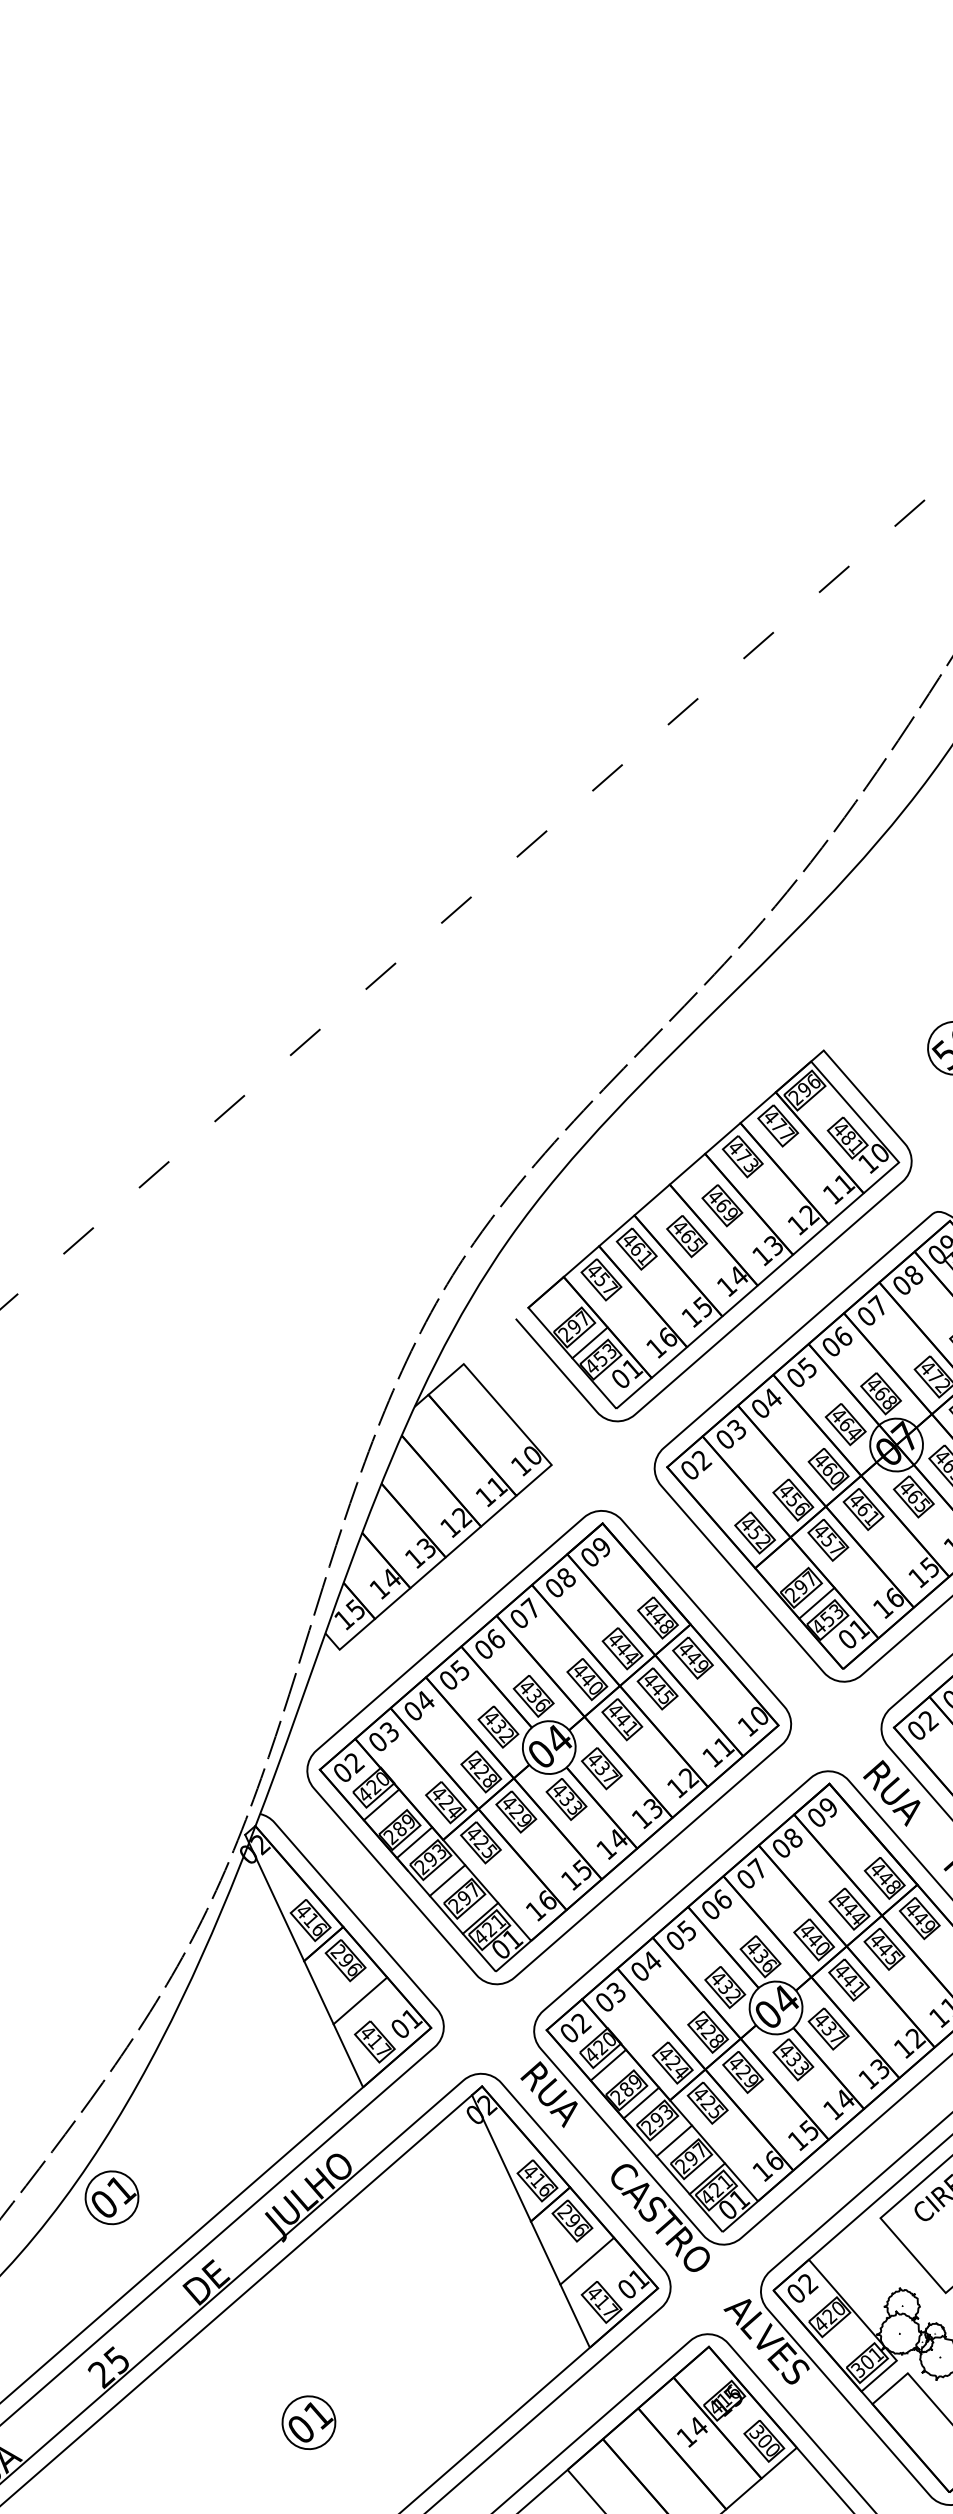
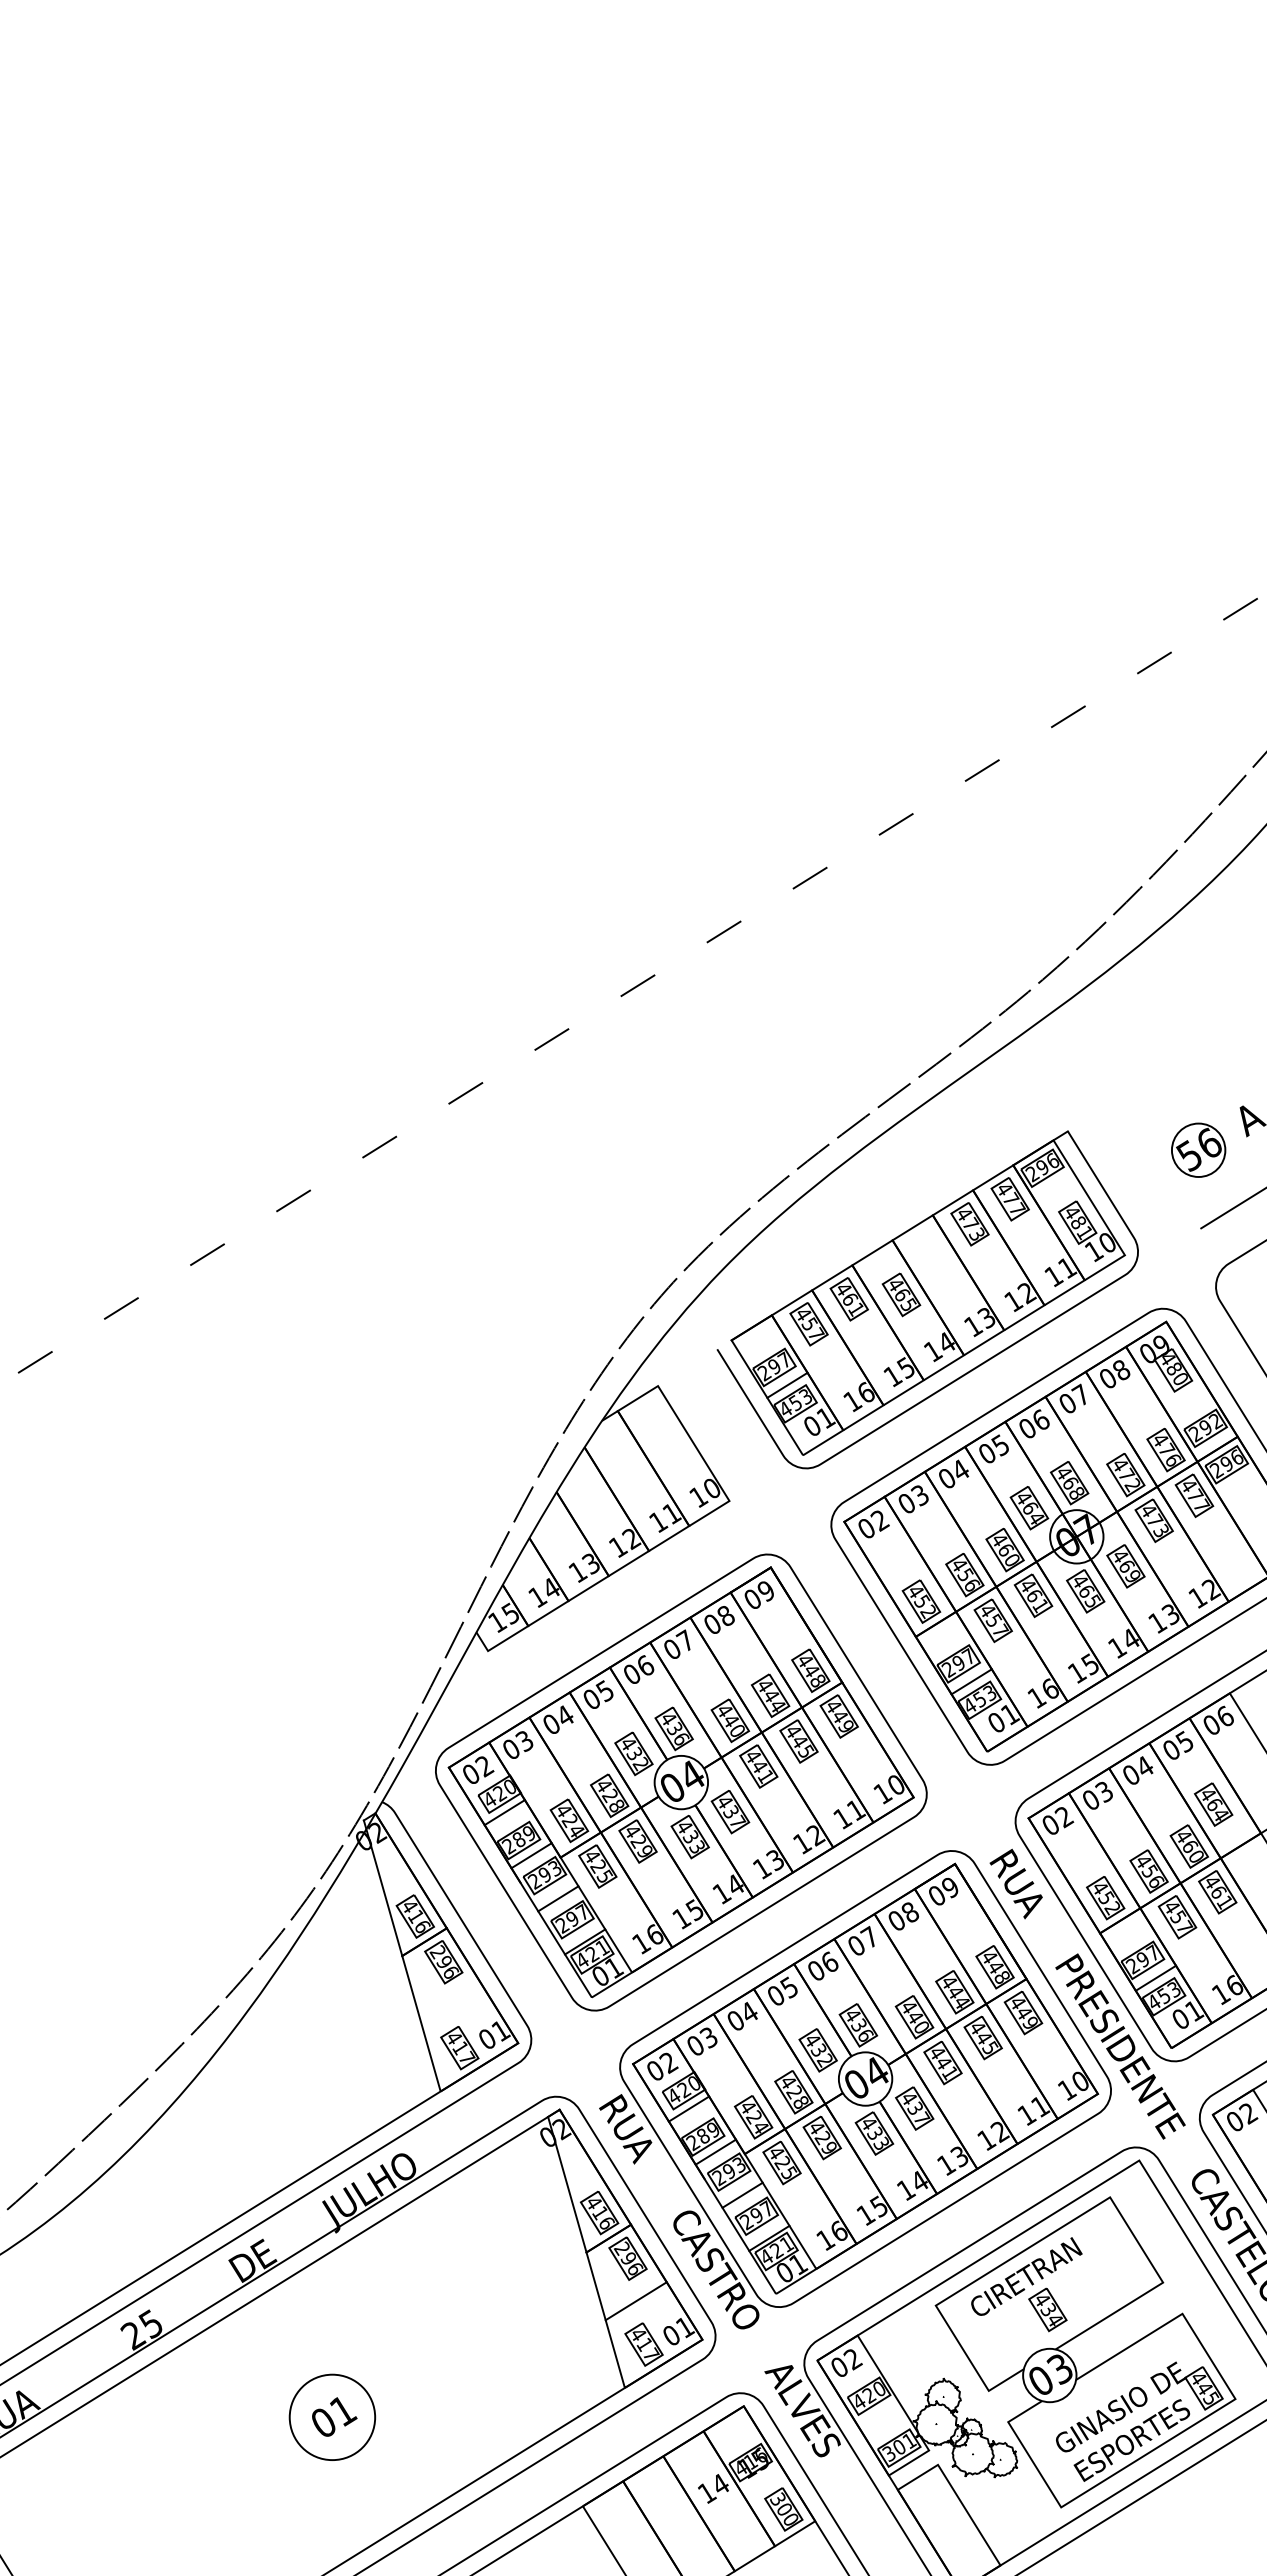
part: (722, 1205) -> (941, 1269), removed
line: (359, 2000) -> (451, 2004), removed
part: (111, 2197) -> (171, 2160), removed
circle: (309, 2422) -> (332, 2417), size x1.6

